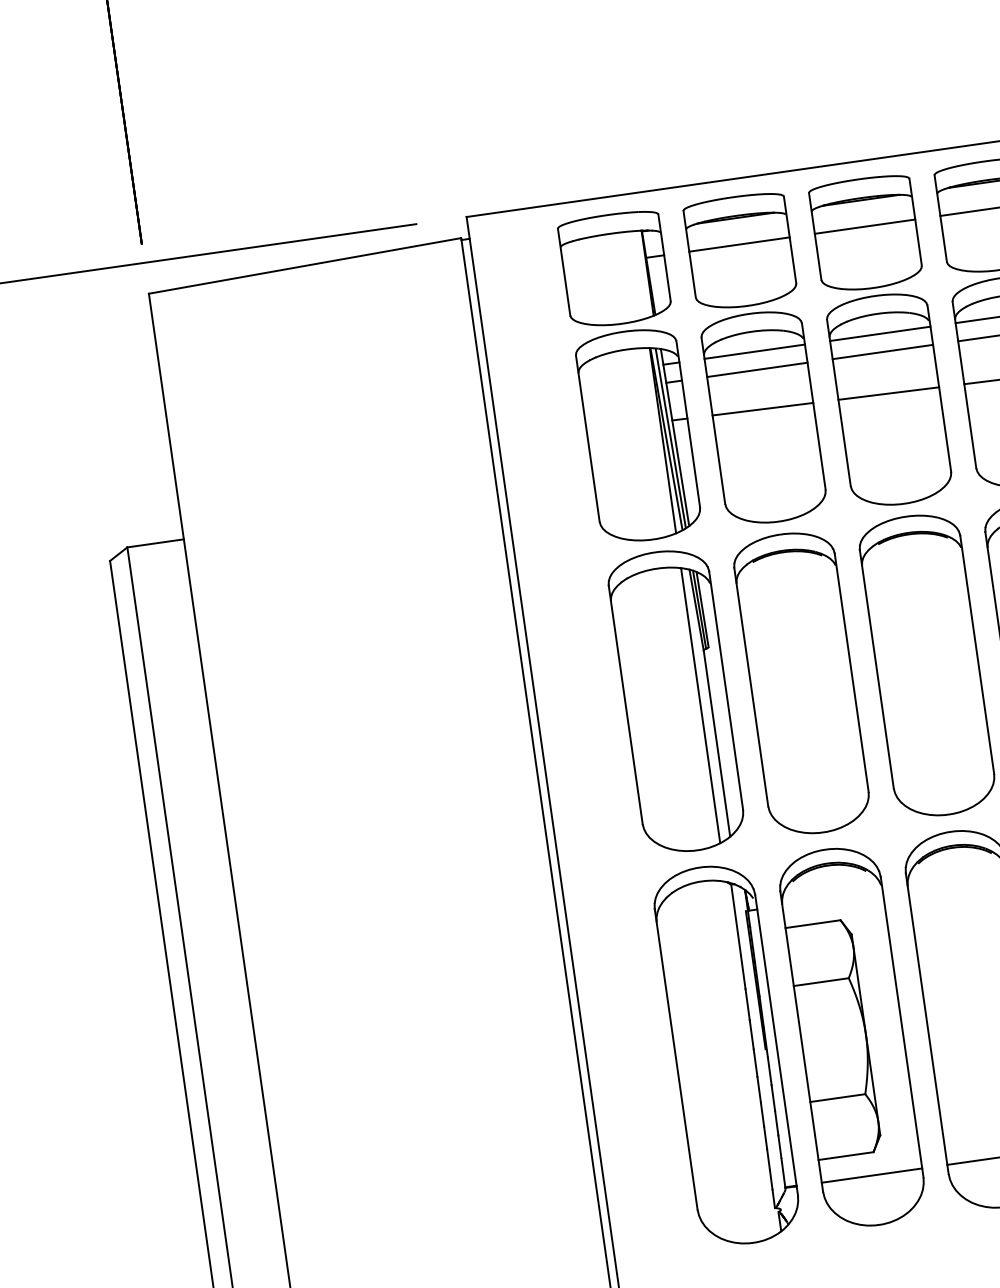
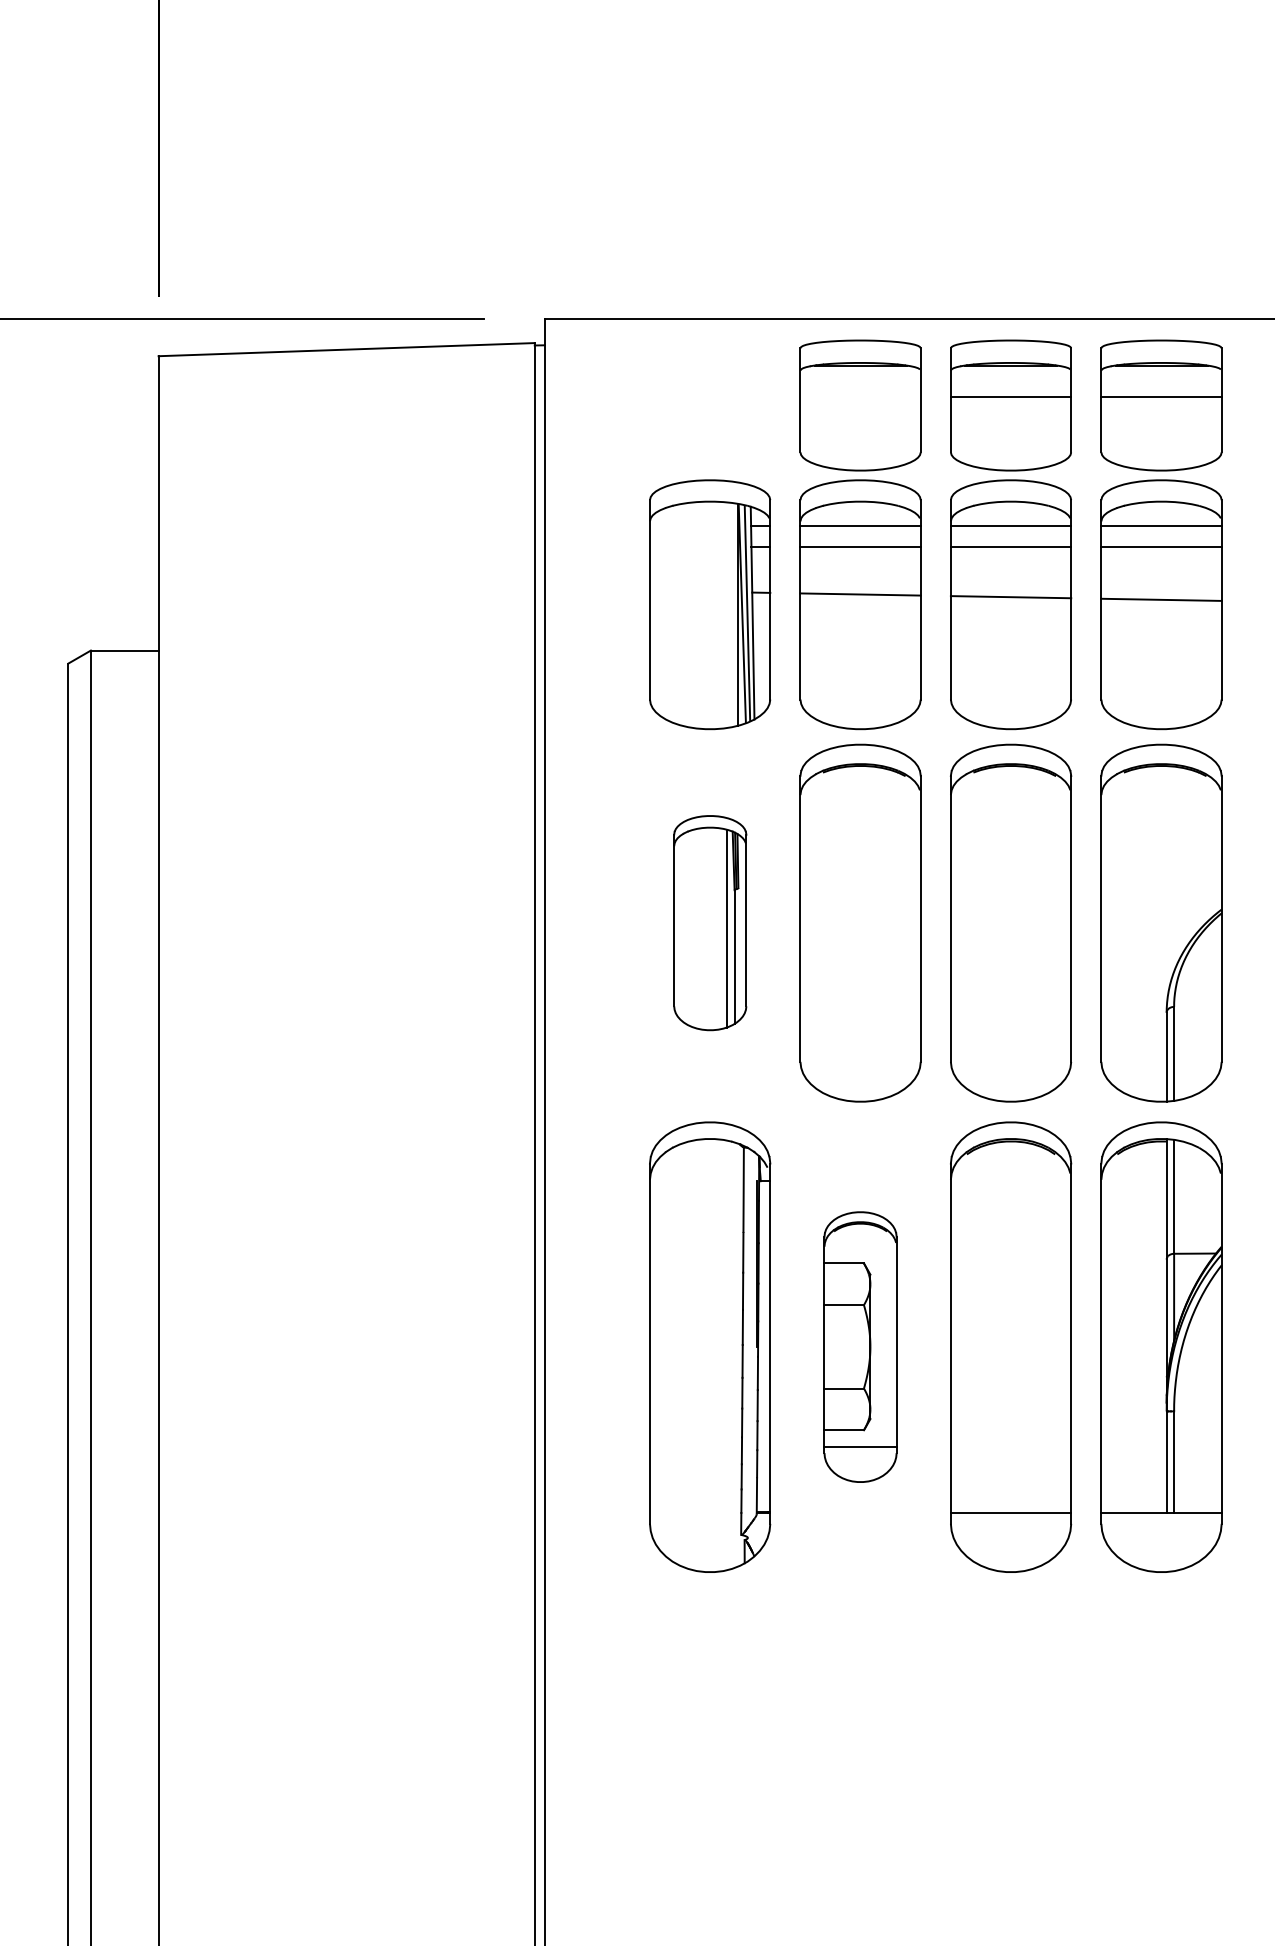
line: (739, 244) -> (860, 397), removed
part: (614, 269) -> (709, 405), removed
part: (676, 700) -> (710, 922), size x0.6
part: (852, 1036) -> (860, 1346), size x0.6

